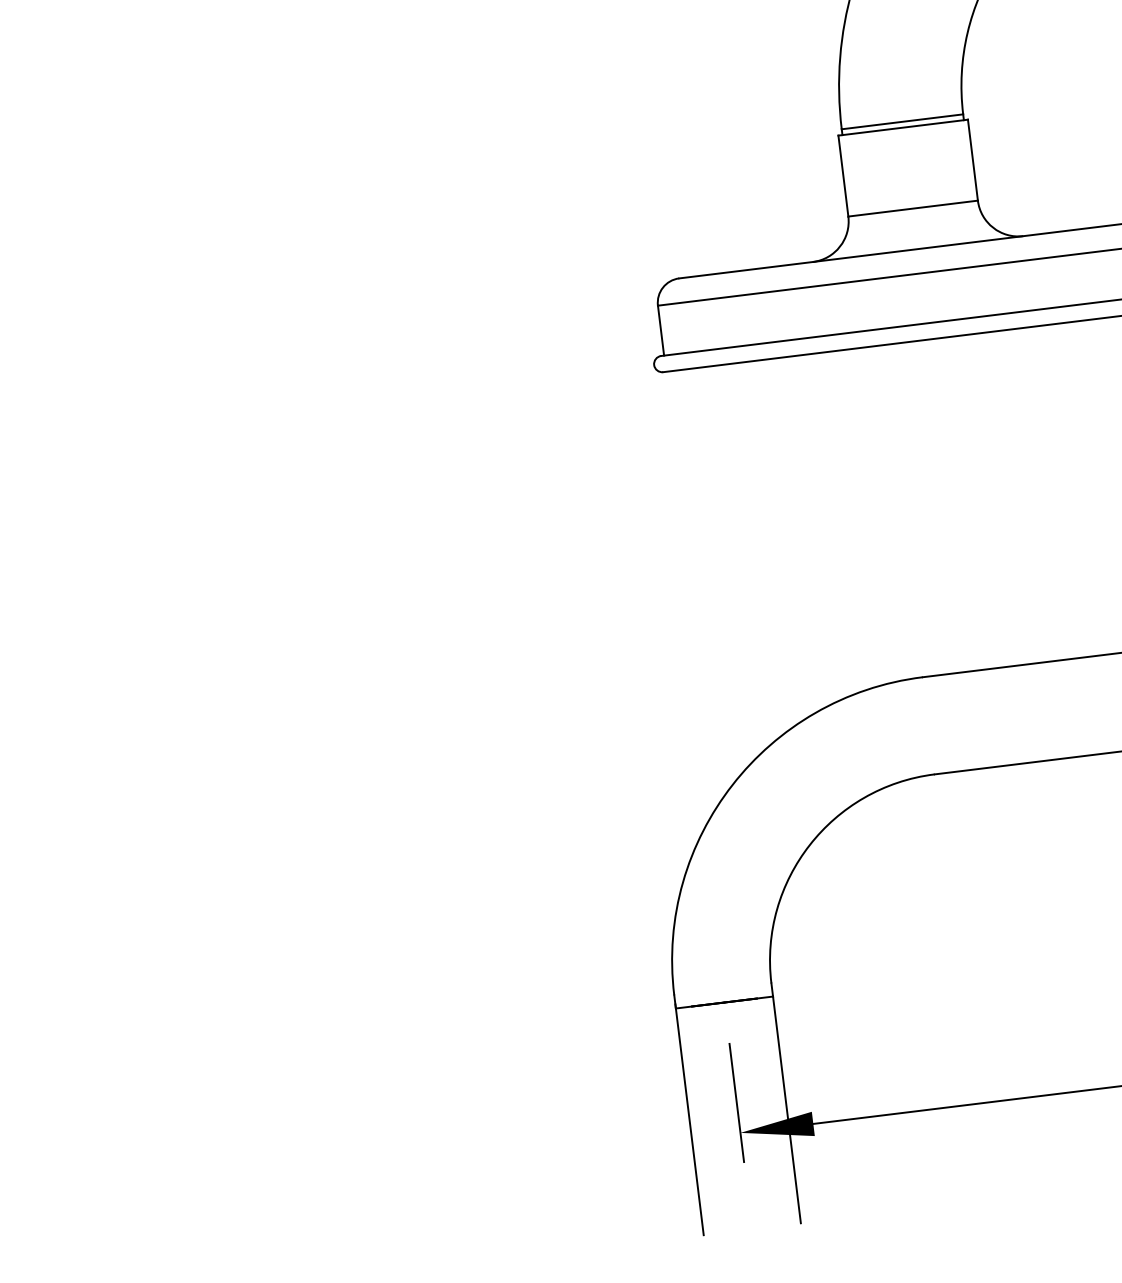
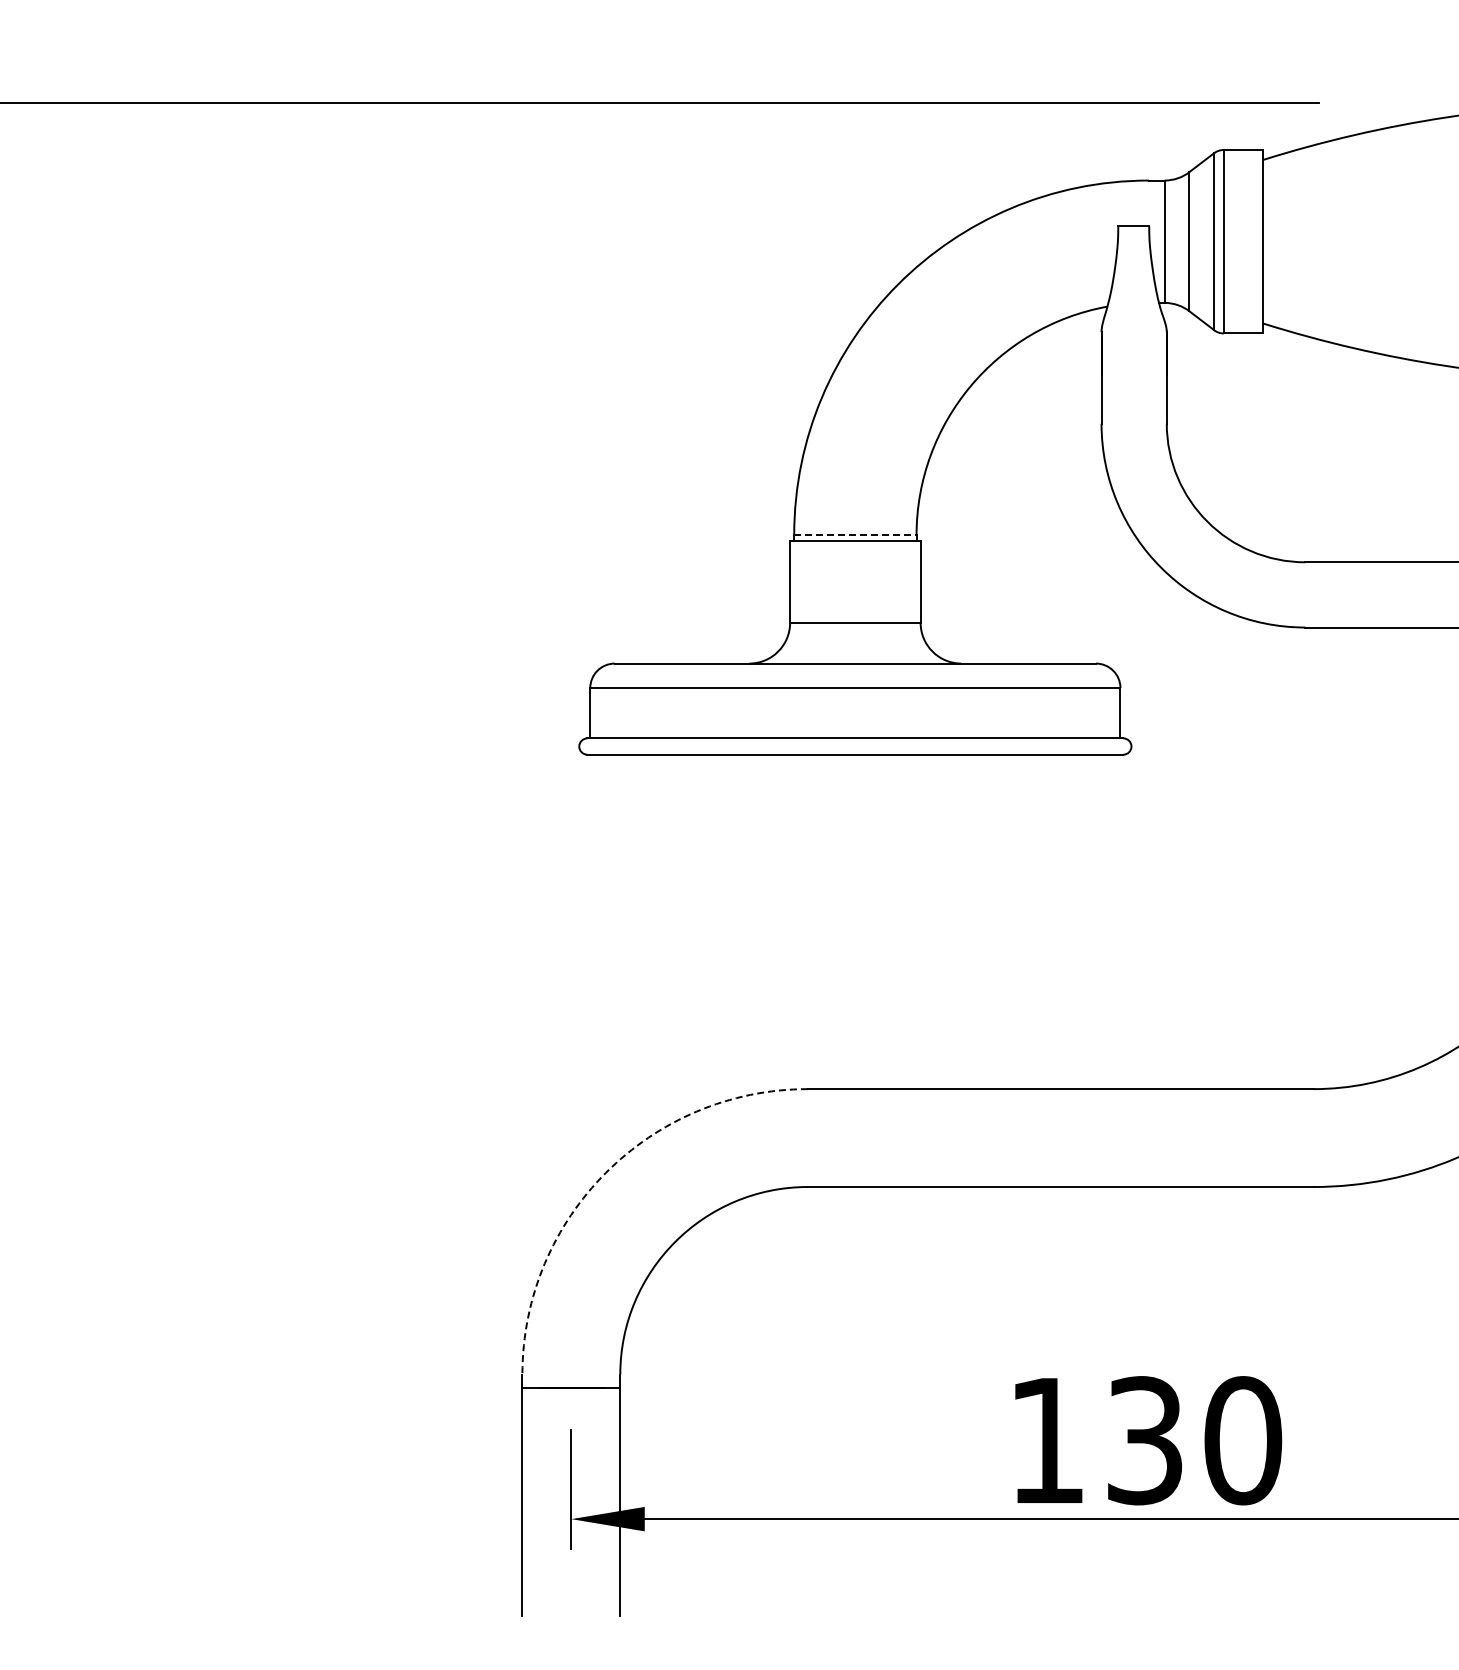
line: (902, 121) -> (855, 535), solid -> dashed
arc: (733, 784) -> (606, 1172), solid -> dashed

